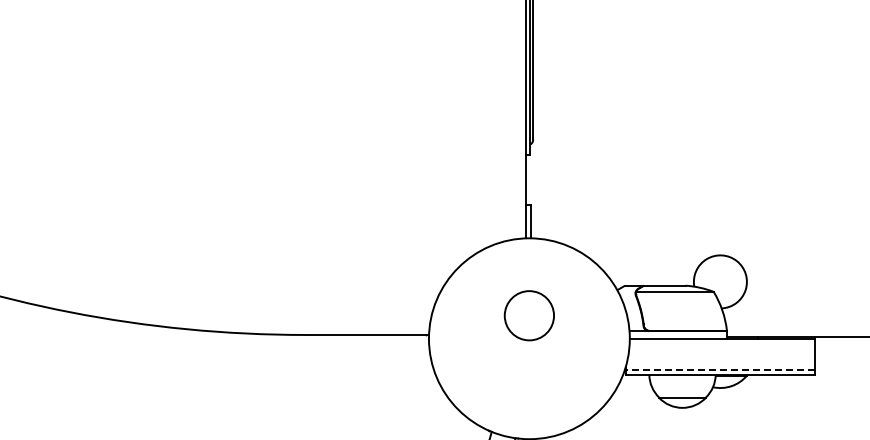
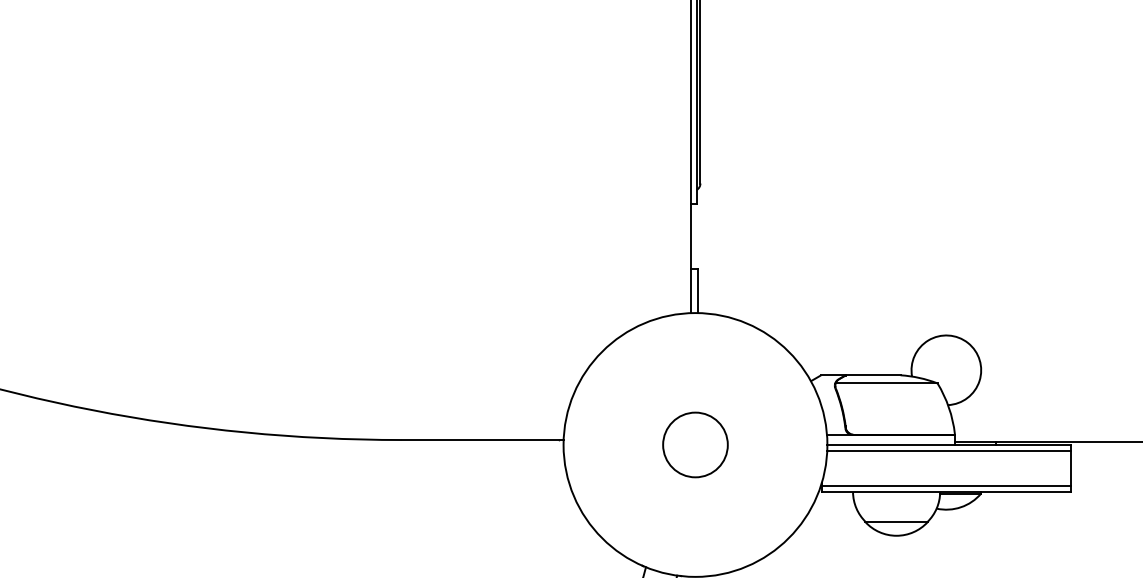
circle: (528, 315) -> (694, 444), moved
line: (722, 343) -> (949, 451), added
line: (720, 370) -> (946, 486), dashed -> solid

